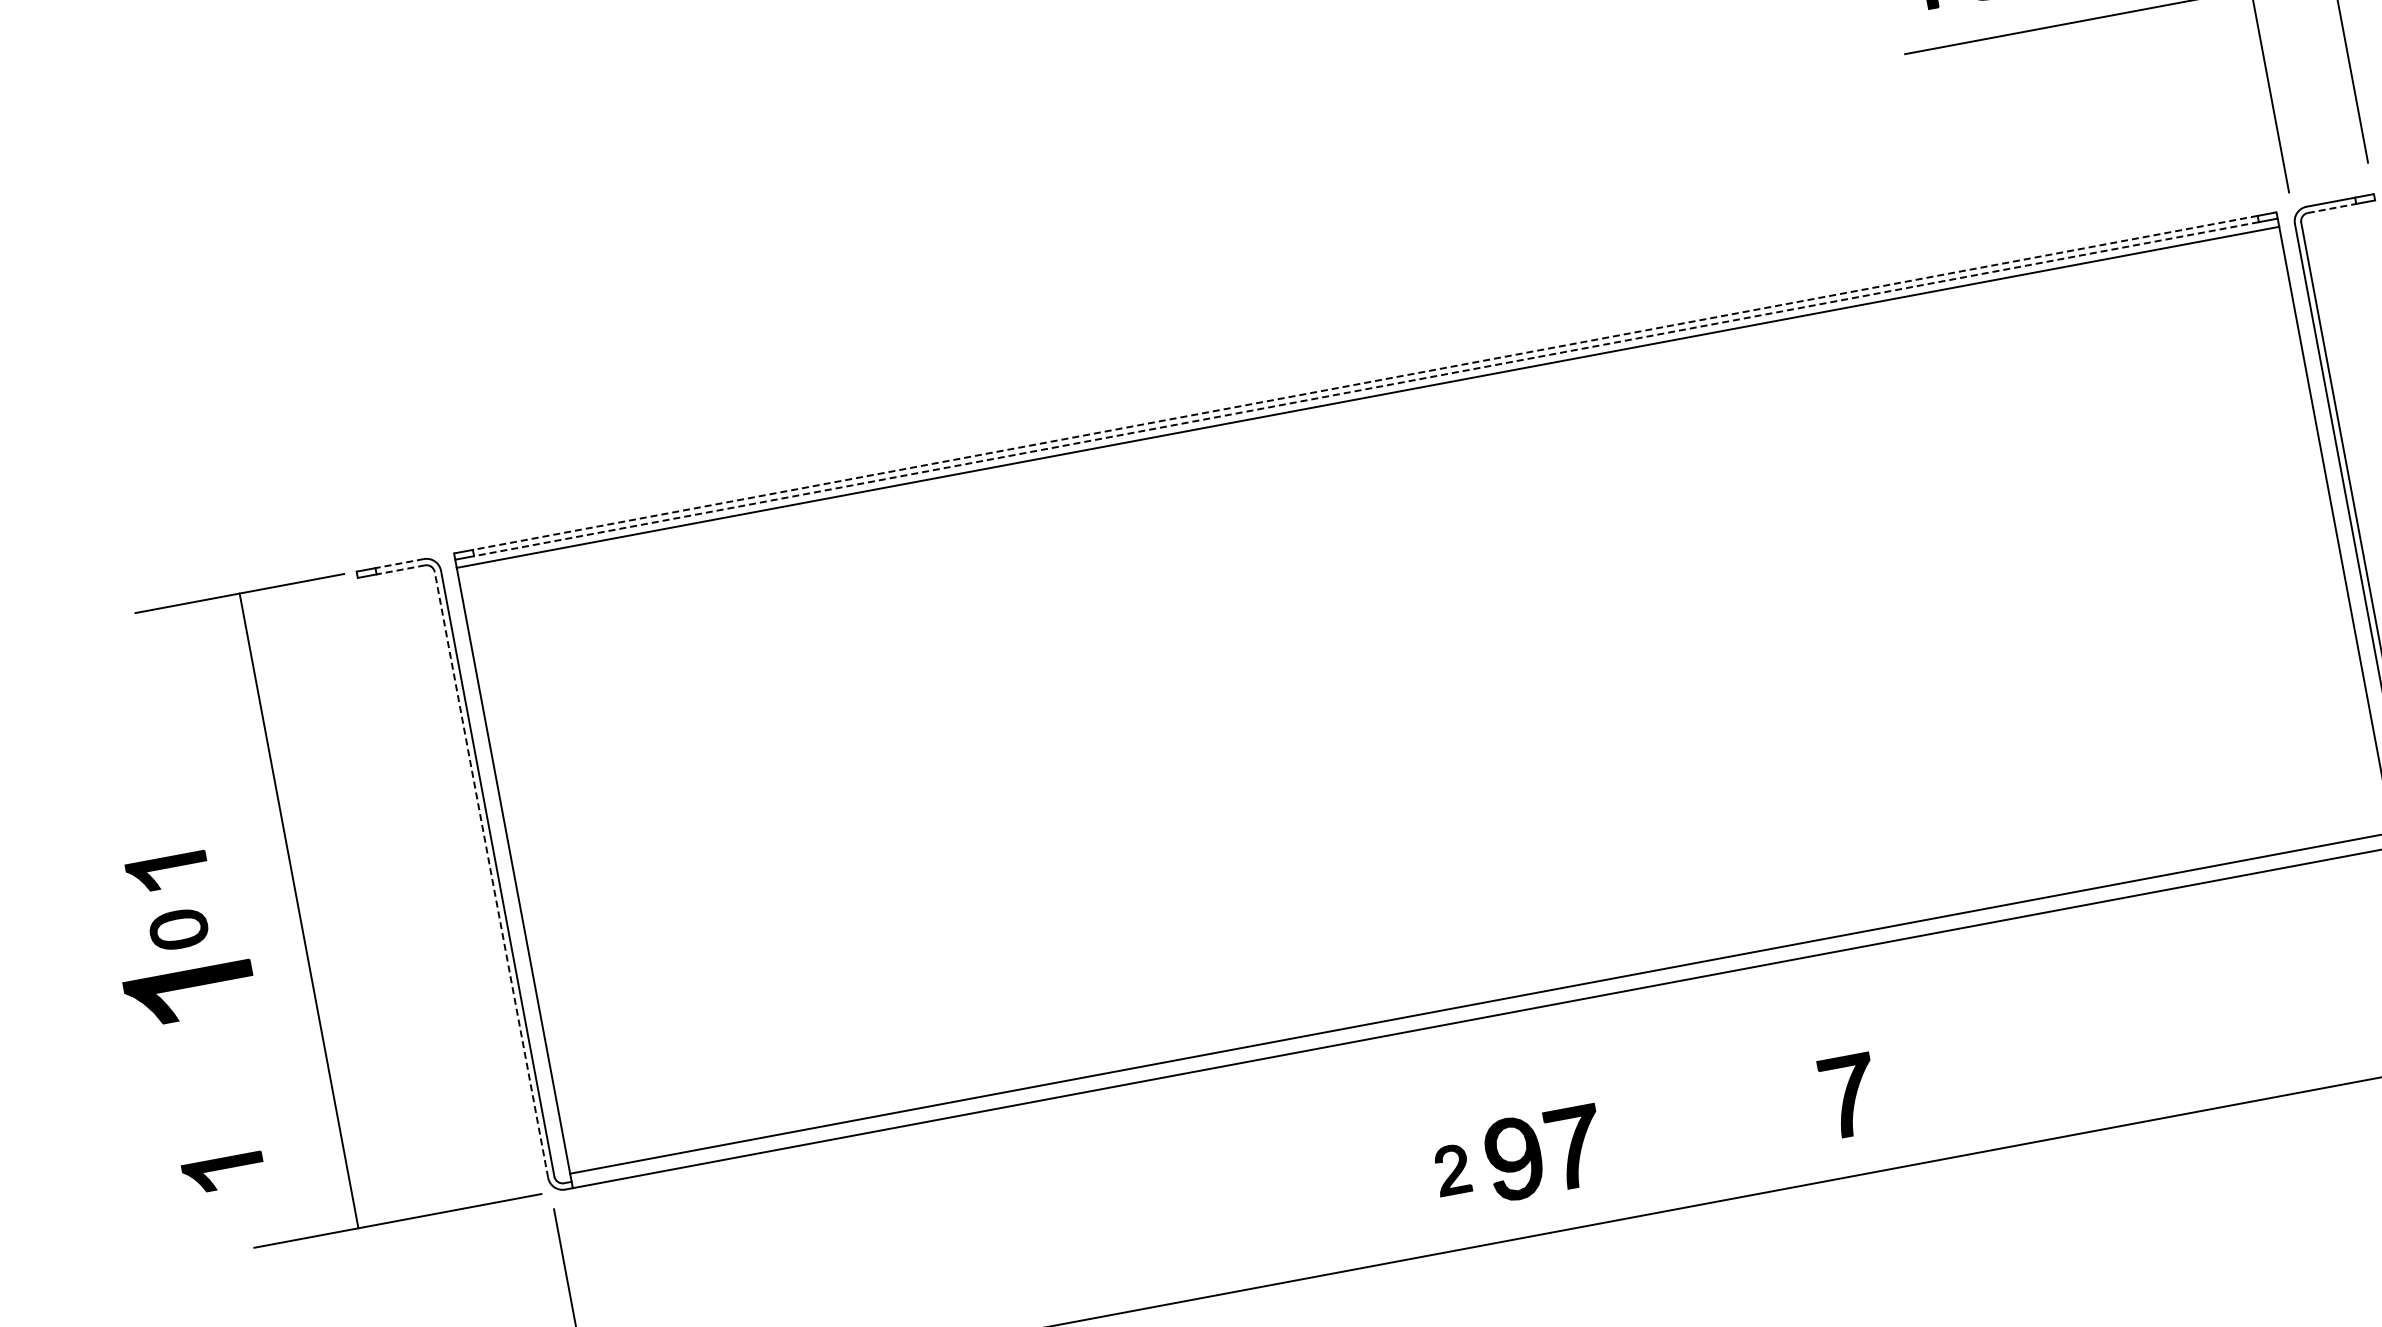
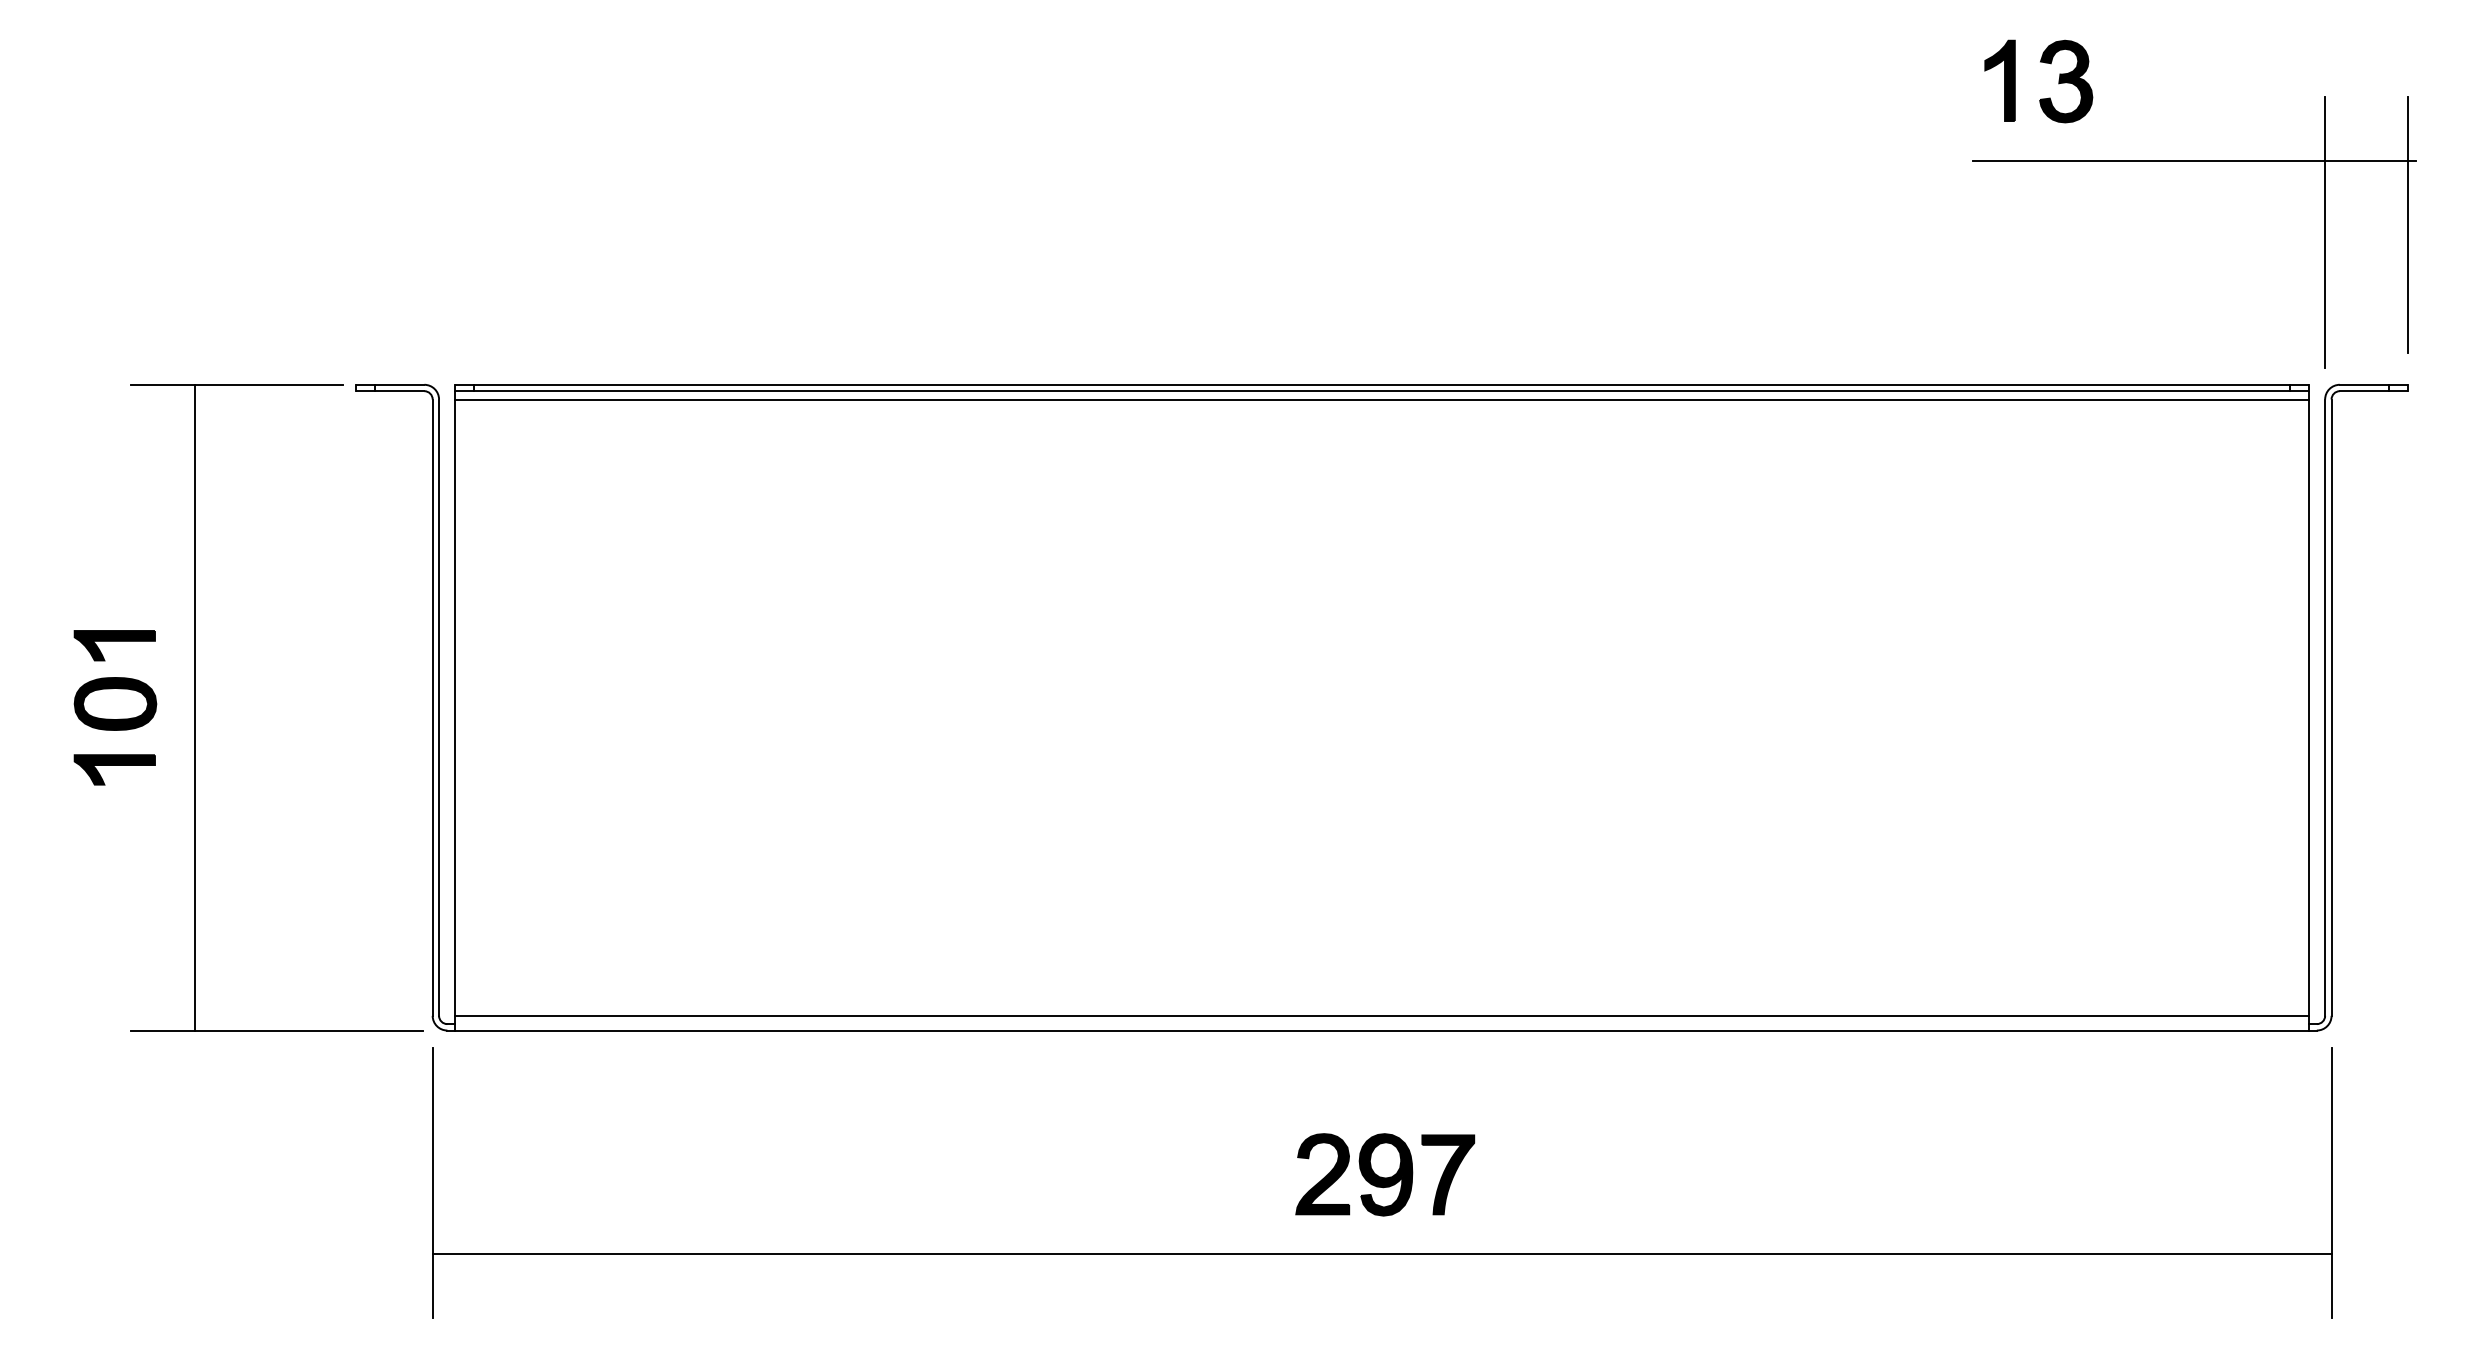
line: (2332, 208) -> (2364, 391), dashed -> solid
line: (1365, 382) -> (1382, 384), dashed -> solid
line: (1366, 389) -> (1382, 391), dashed -> solid
line: (399, 563) -> (399, 384), dashed -> solid
line: (400, 570) -> (399, 391), dashed -> solid
line: (491, 874) -> (432, 707), dashed -> solid
line: (298, 910) -> (194, 707), moved
part: (178, 929) -> (115, 703), size x1.43
part: (190, 994) -> (114, 769), size x0.62
part: (1850, 1095) -> (1727, 1174), removed
part: (1451, 1170) -> (1322, 1174), size x1.67
part: (223, 1173) -> (114, 951), removed

